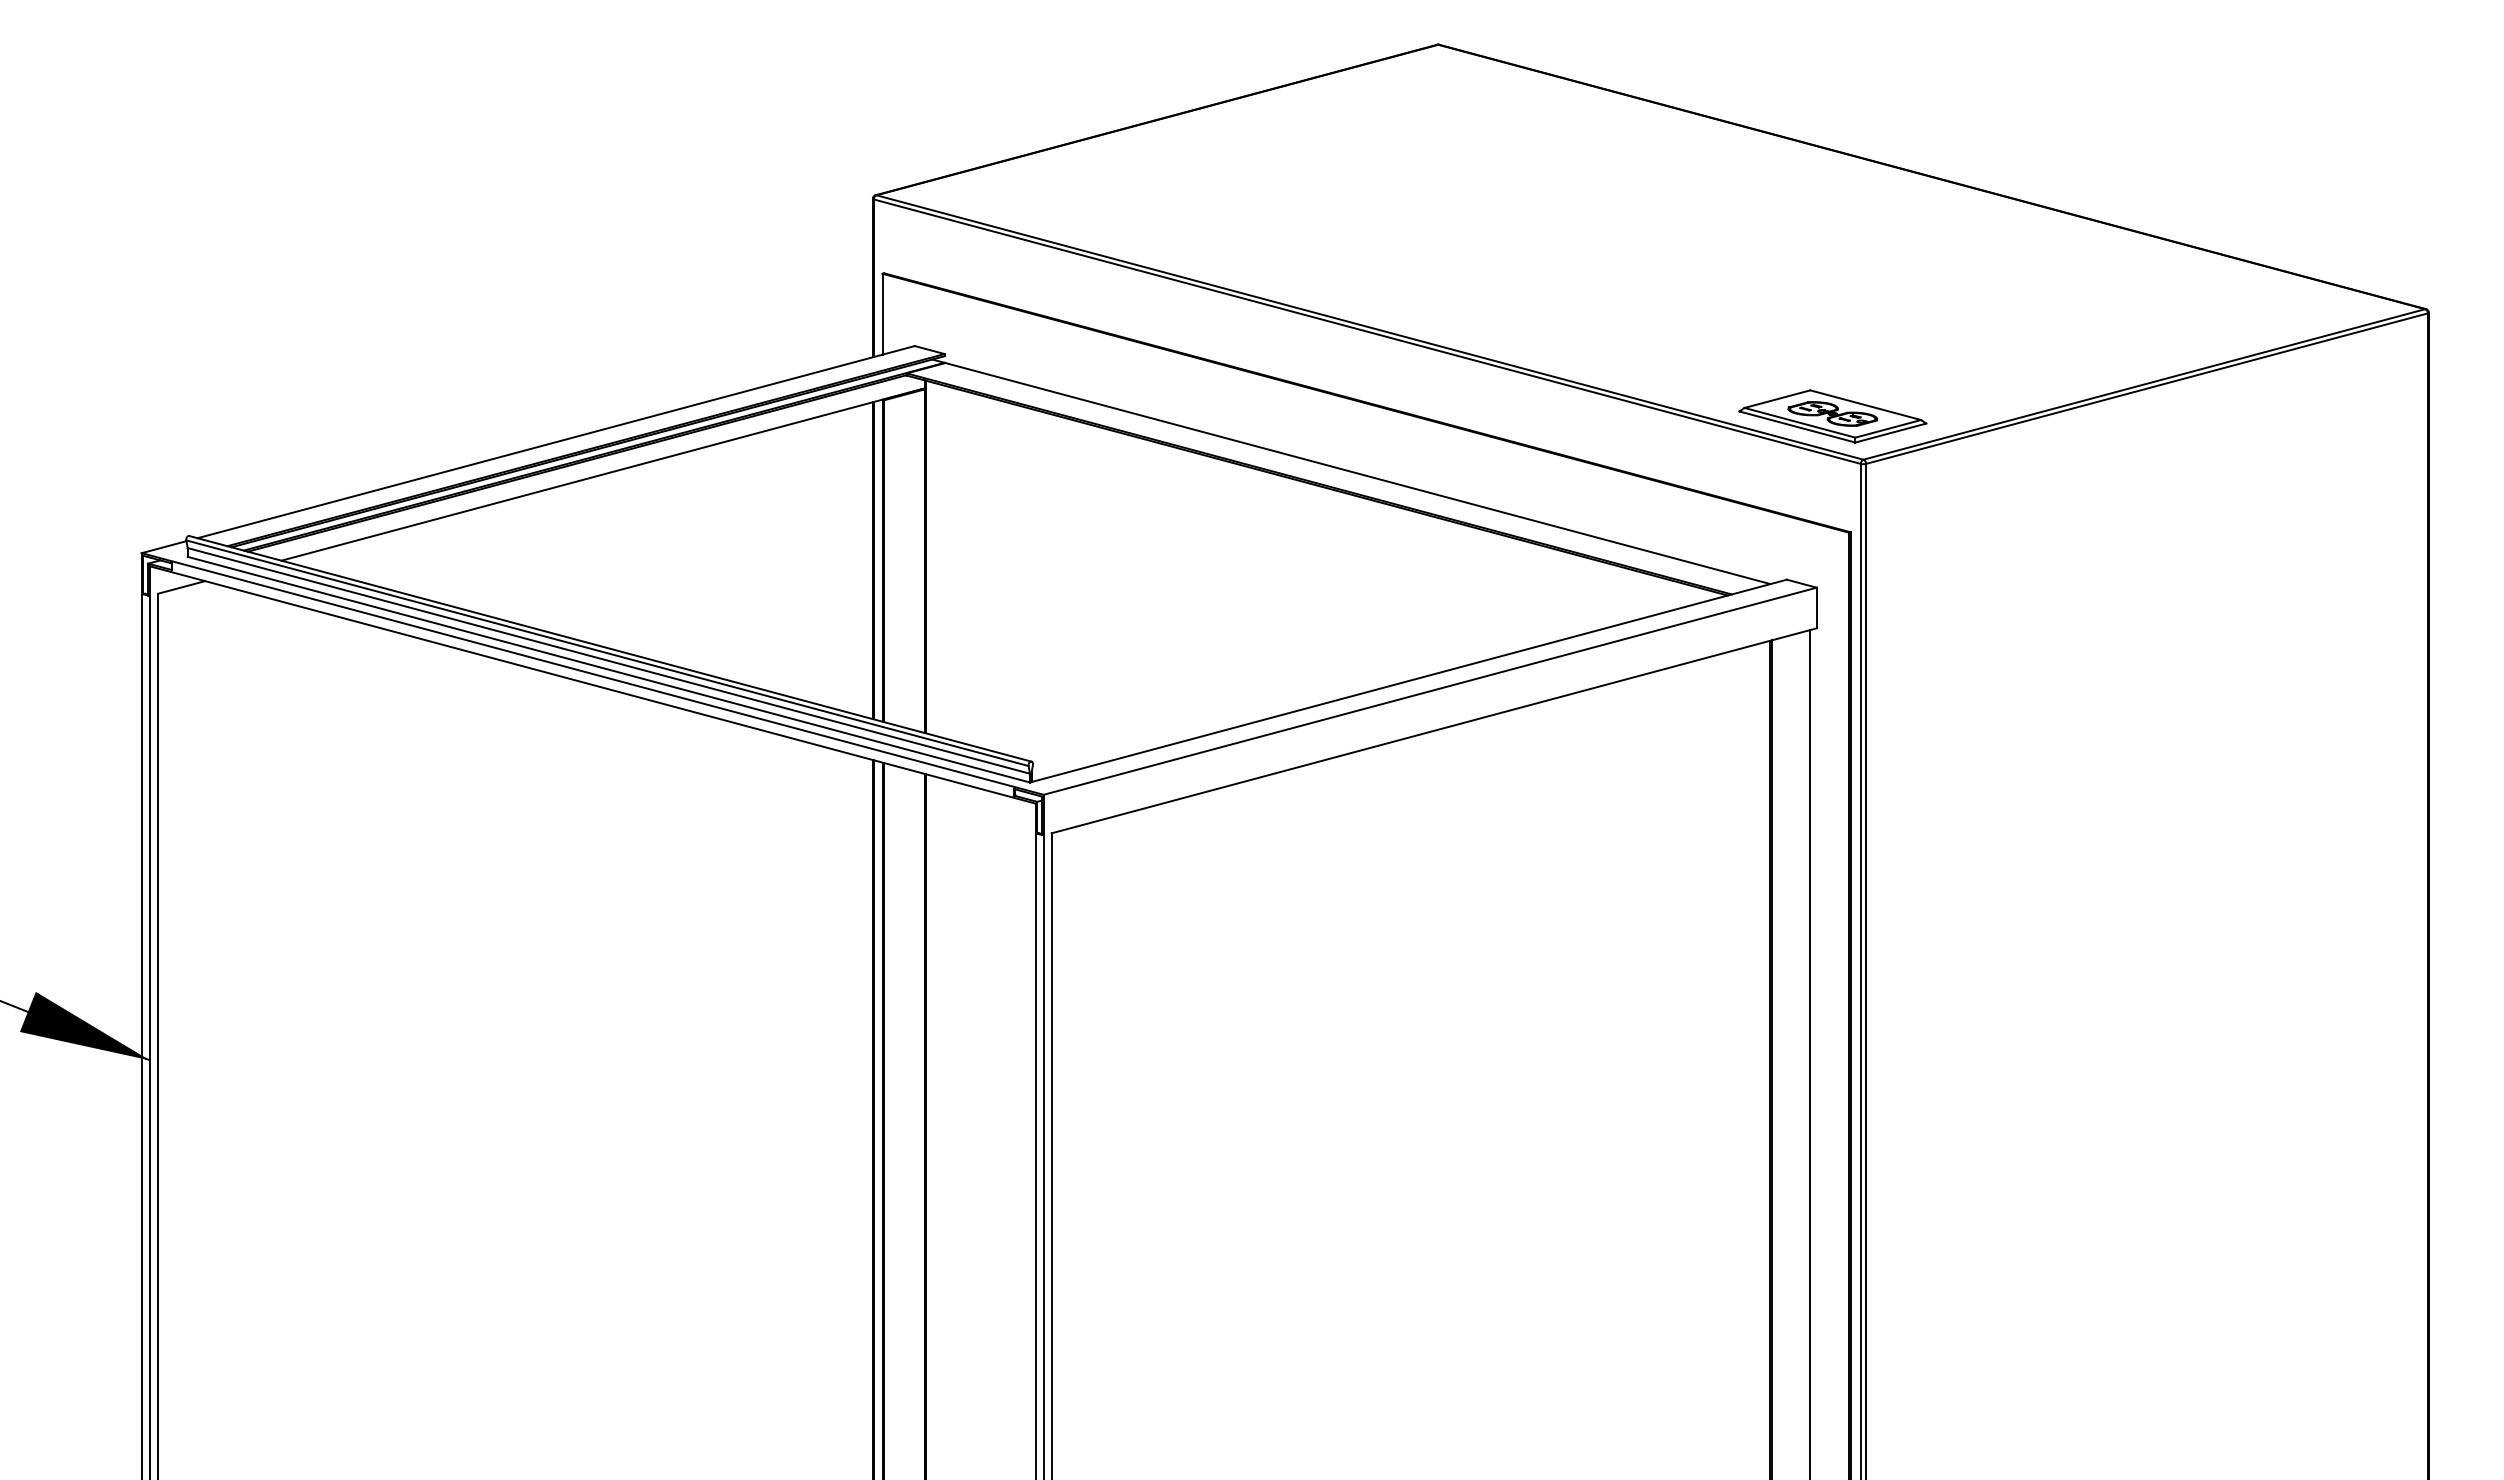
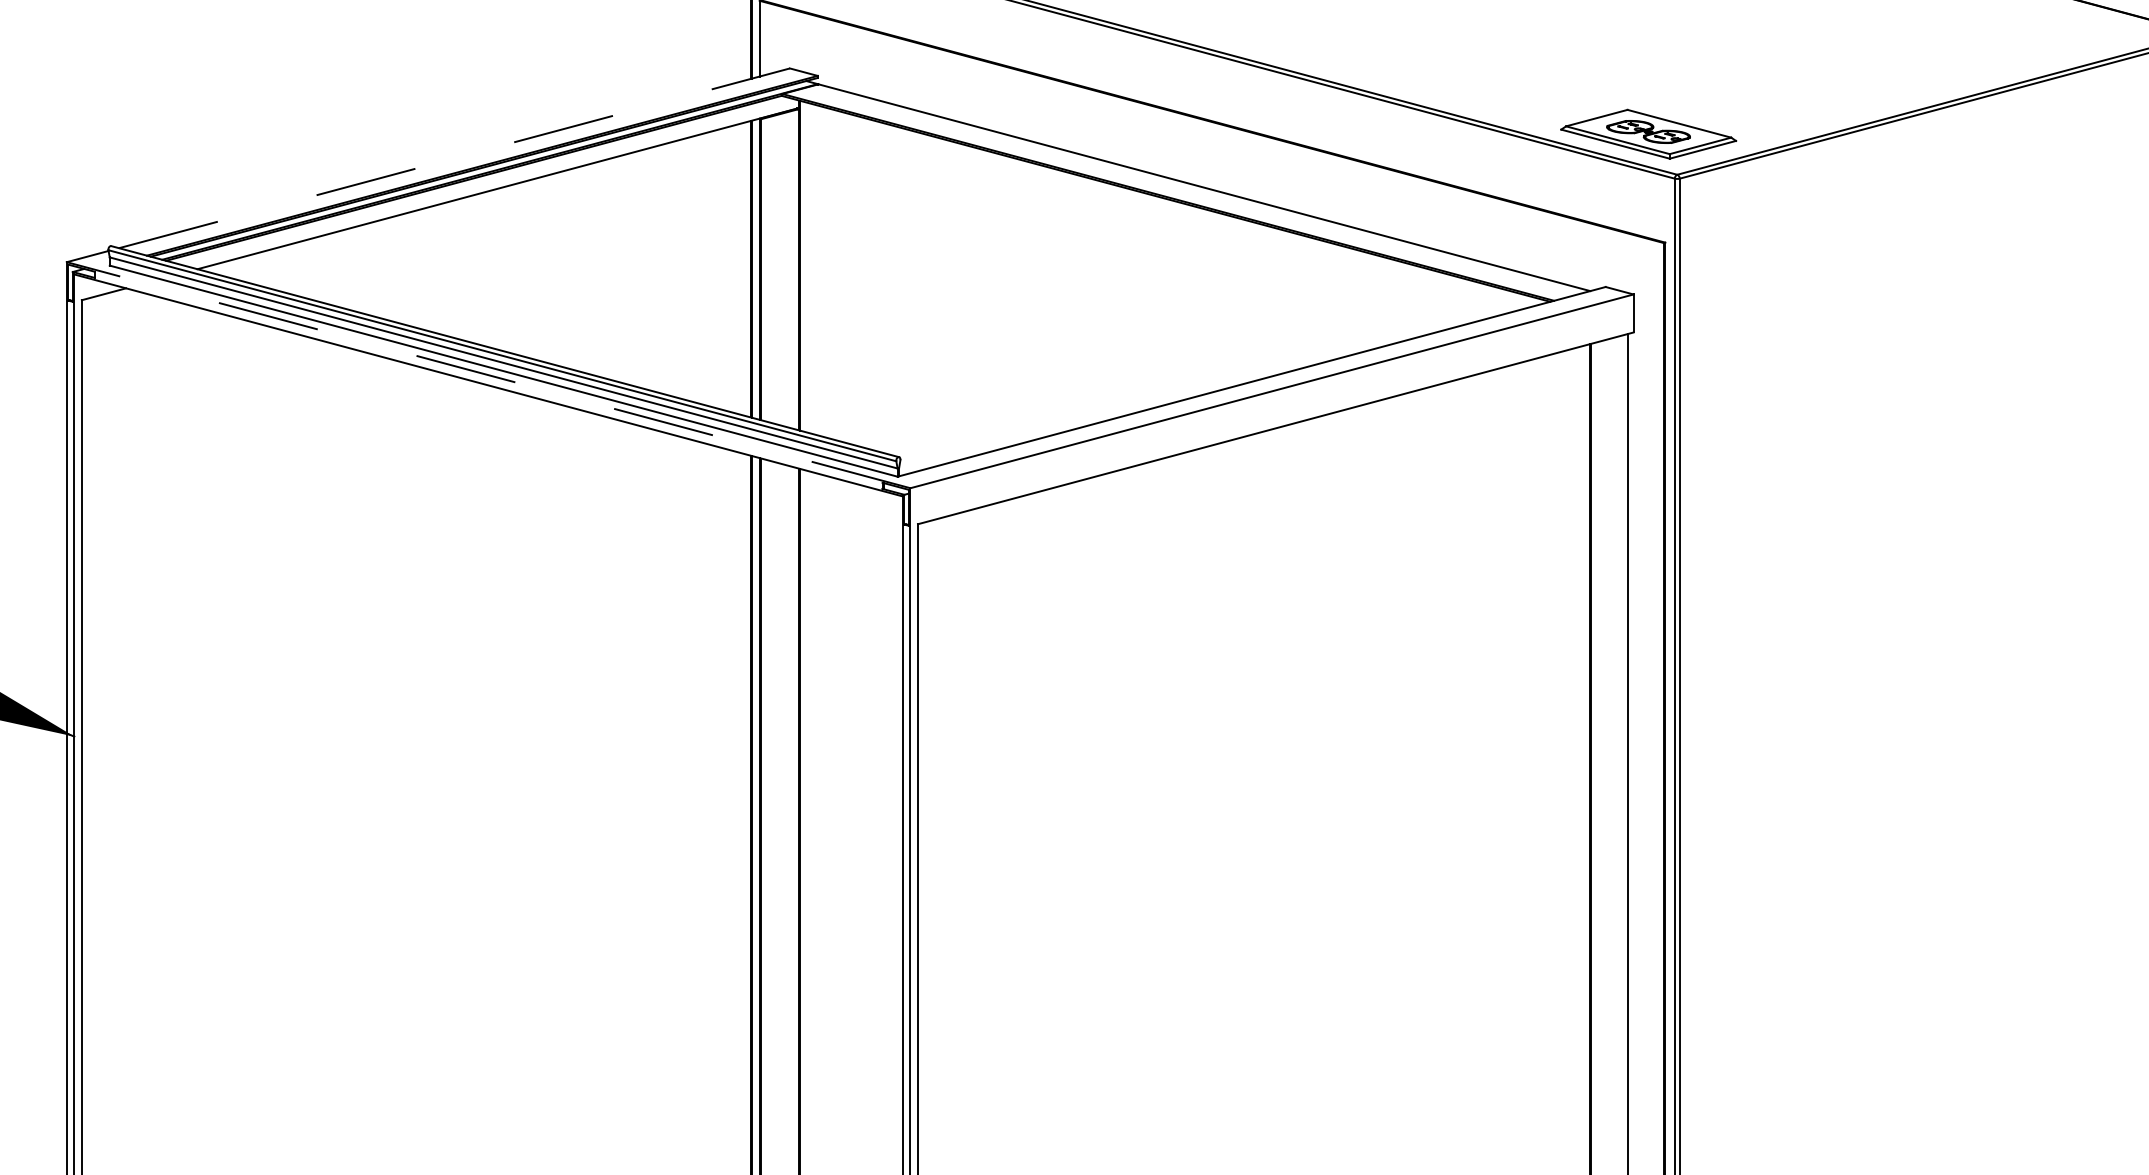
line: (556, 442) -> (454, 158), solid -> dashed
line: (592, 673) -> (488, 374), solid -> dashed

